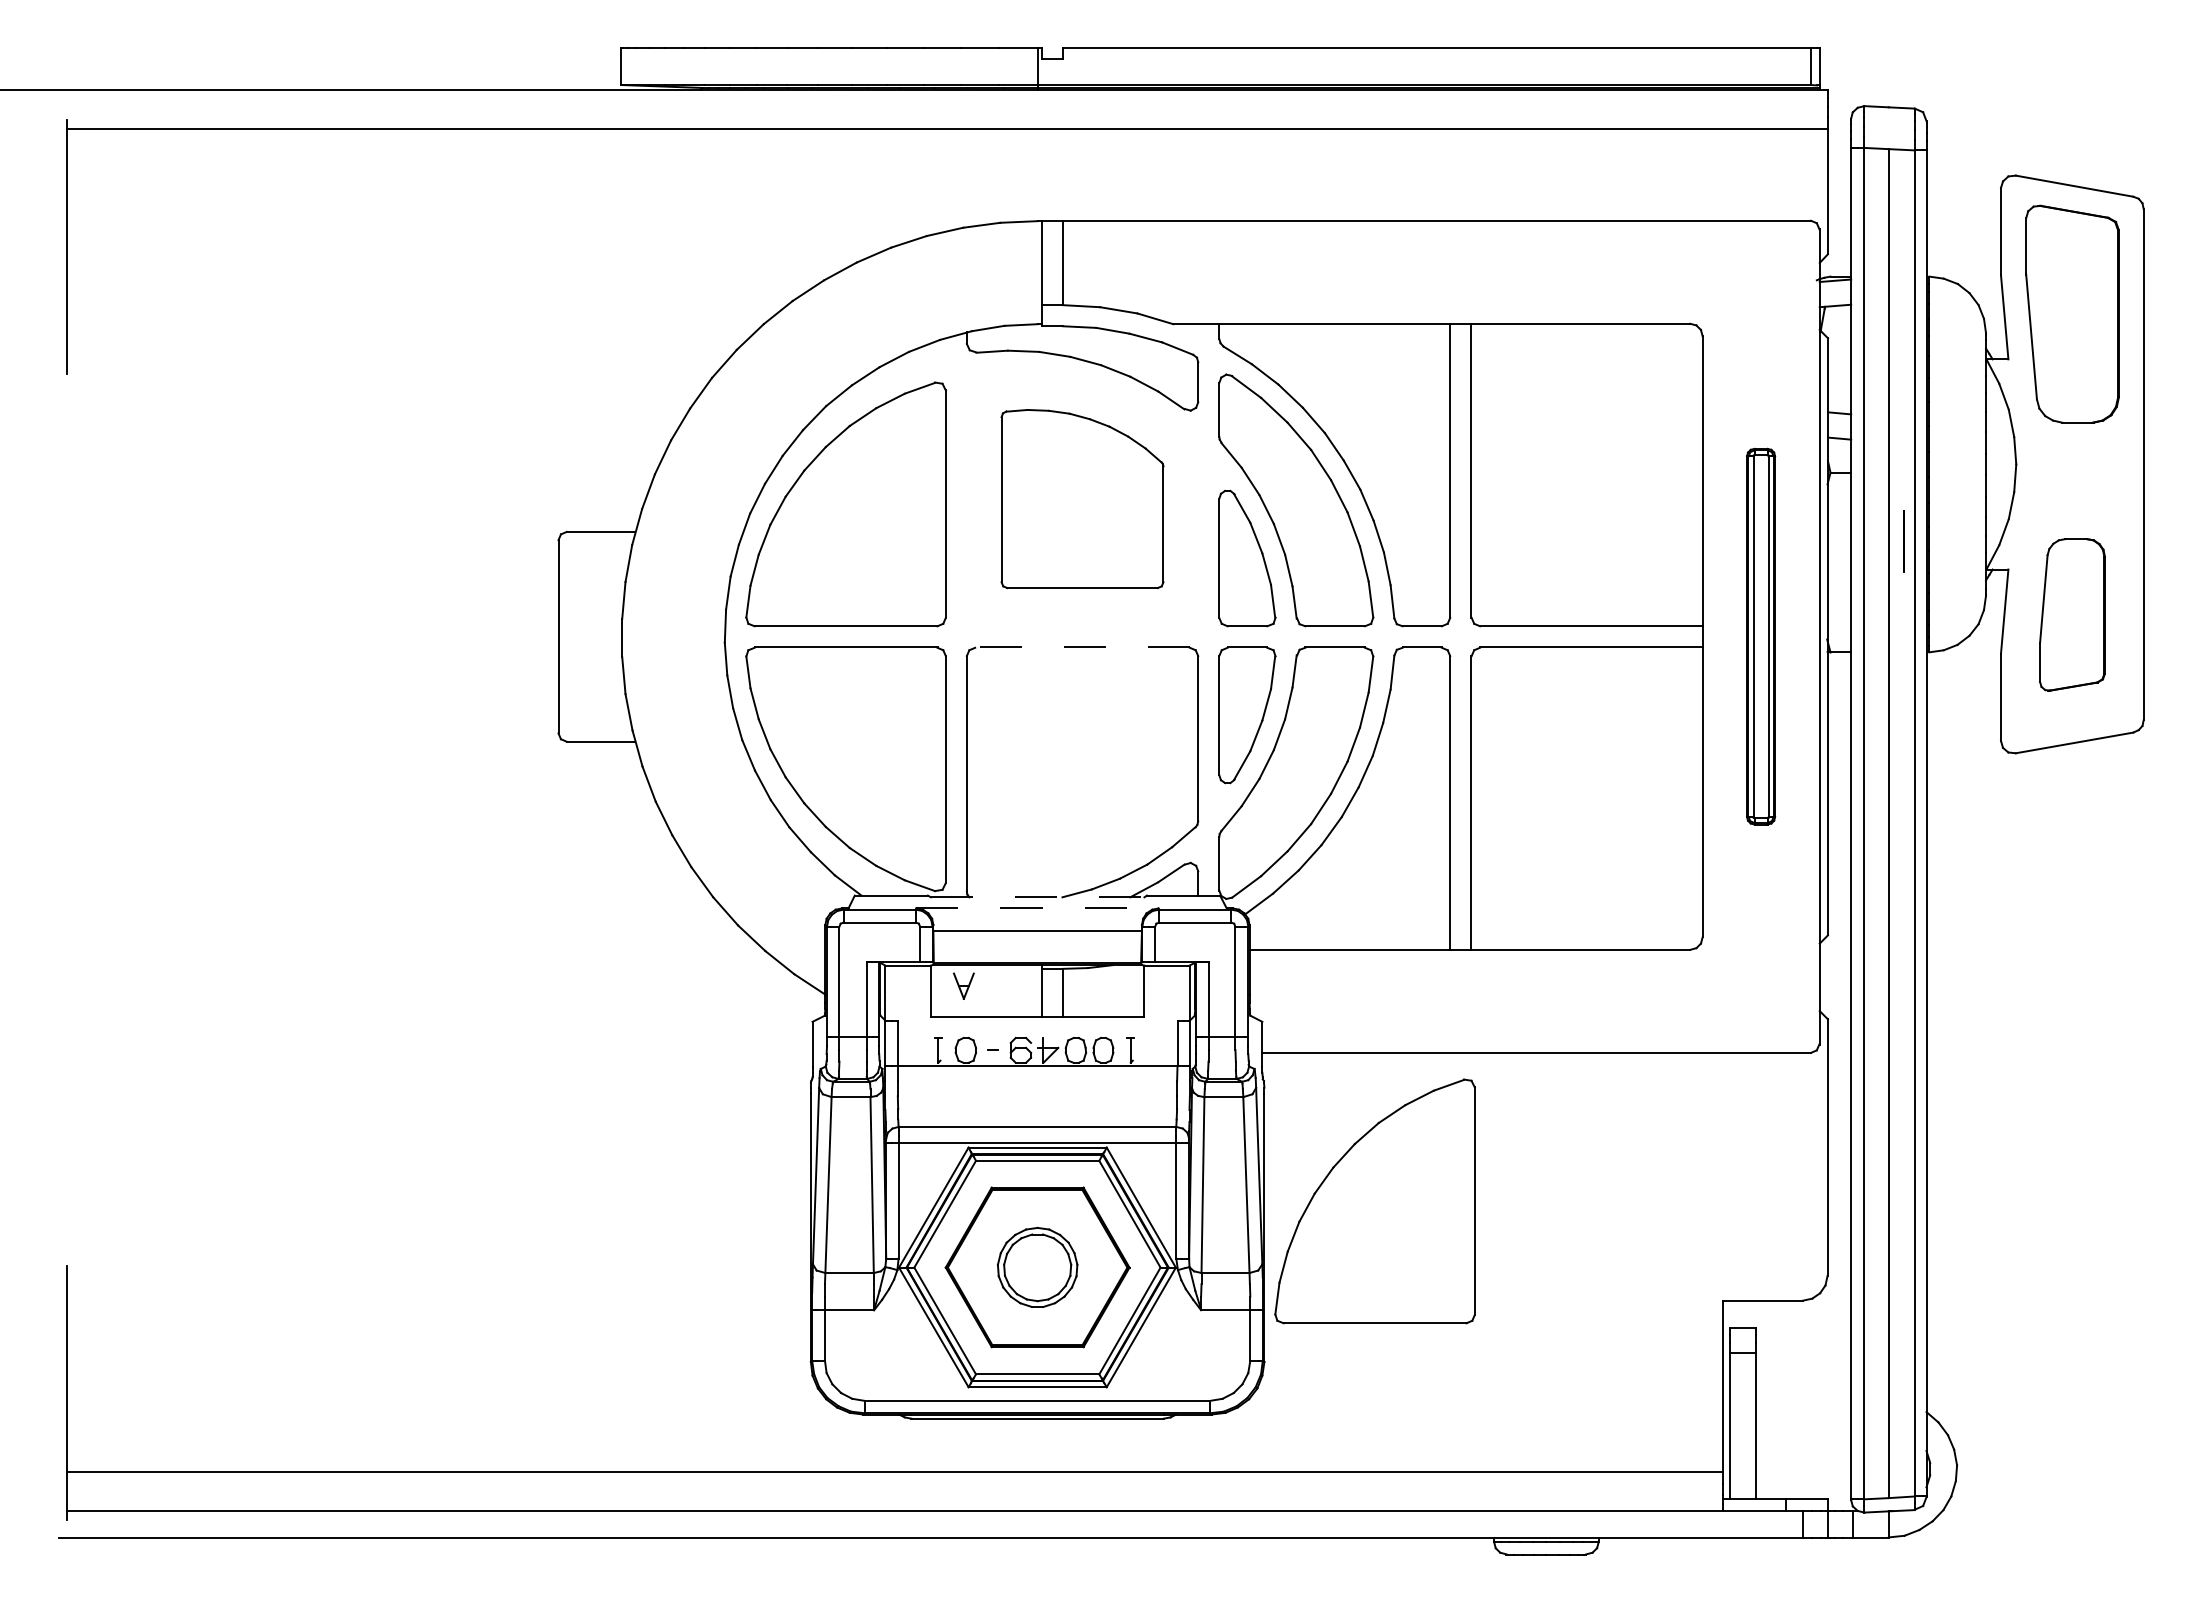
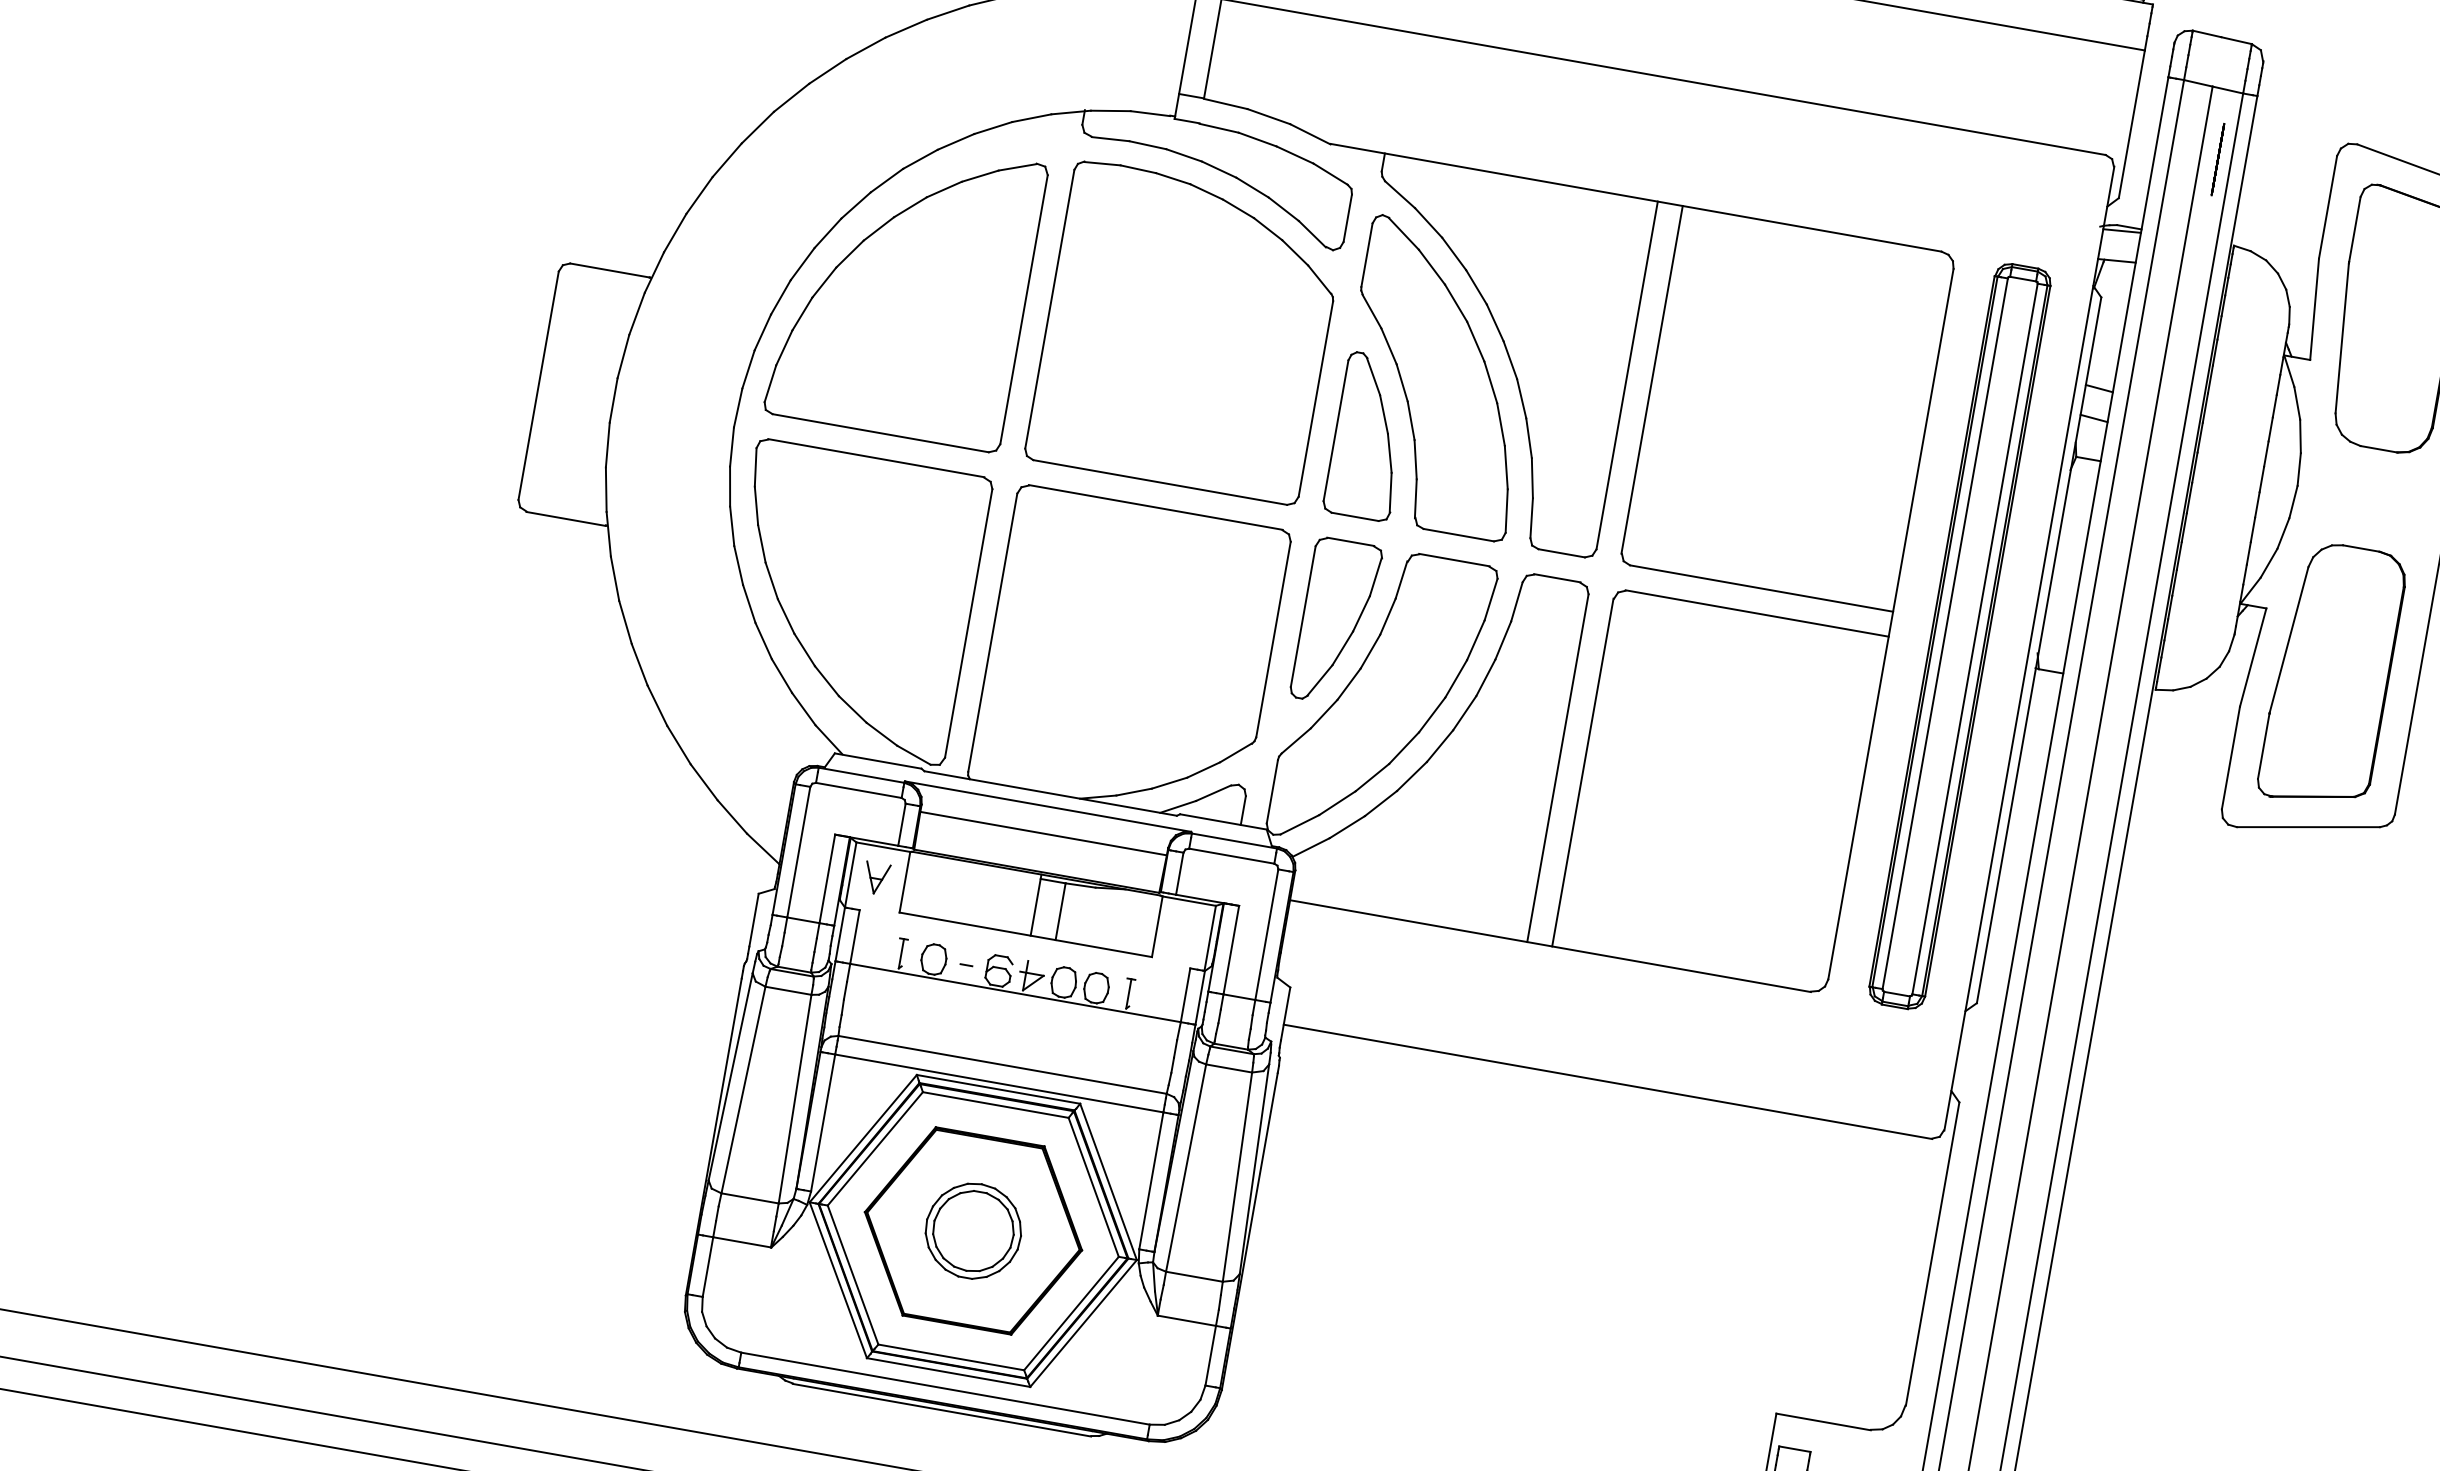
part: (1082, 498) -> (1186, 331), size x1.43
line: (1903, 541) -> (2217, 159), moved
part: (2072, 614) -> (2332, 674), size x1.43
part: (1760, 636) -> (1959, 635), size x1.67
line: (1082, 647) -> (1155, 507), dashed -> solid
line: (1037, 897) -> (1050, 793), dashed -> solid
line: (1037, 908) -> (1048, 806), dashed -> solid
part: (963, 985) -> (876, 877), moved
part: (1374, 1201) -> (1385, 1223), removed

